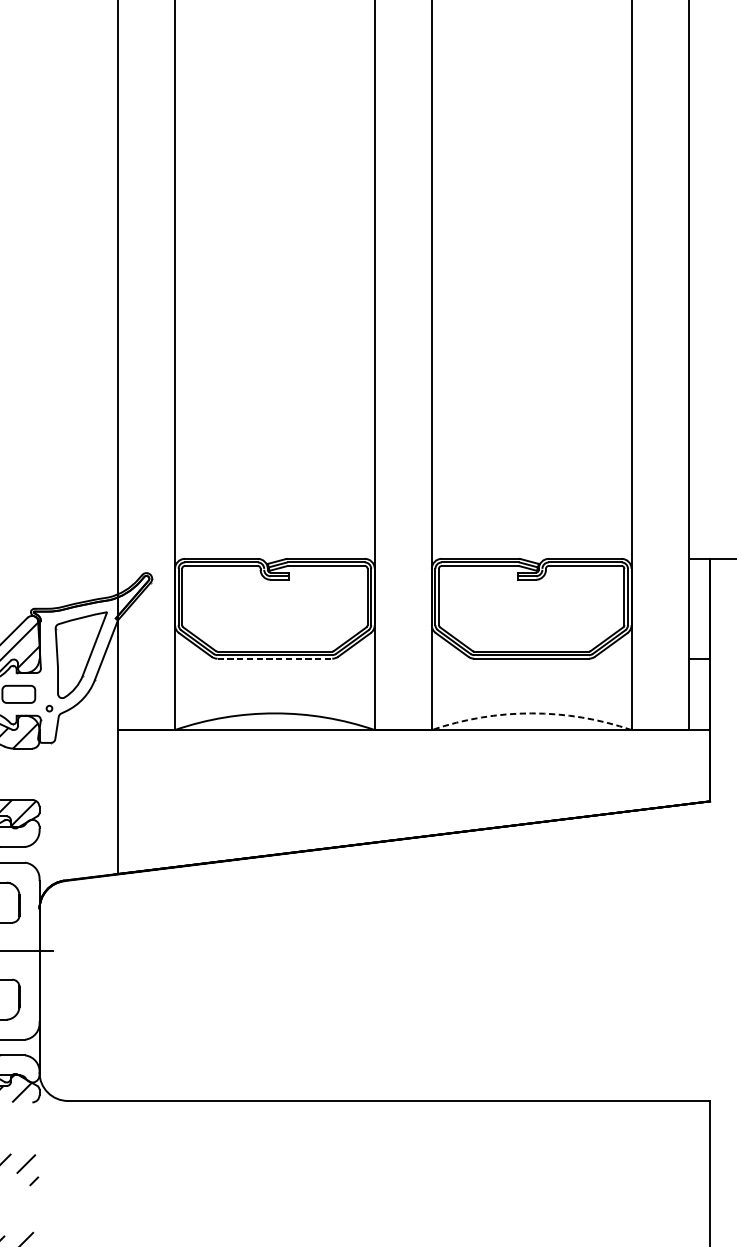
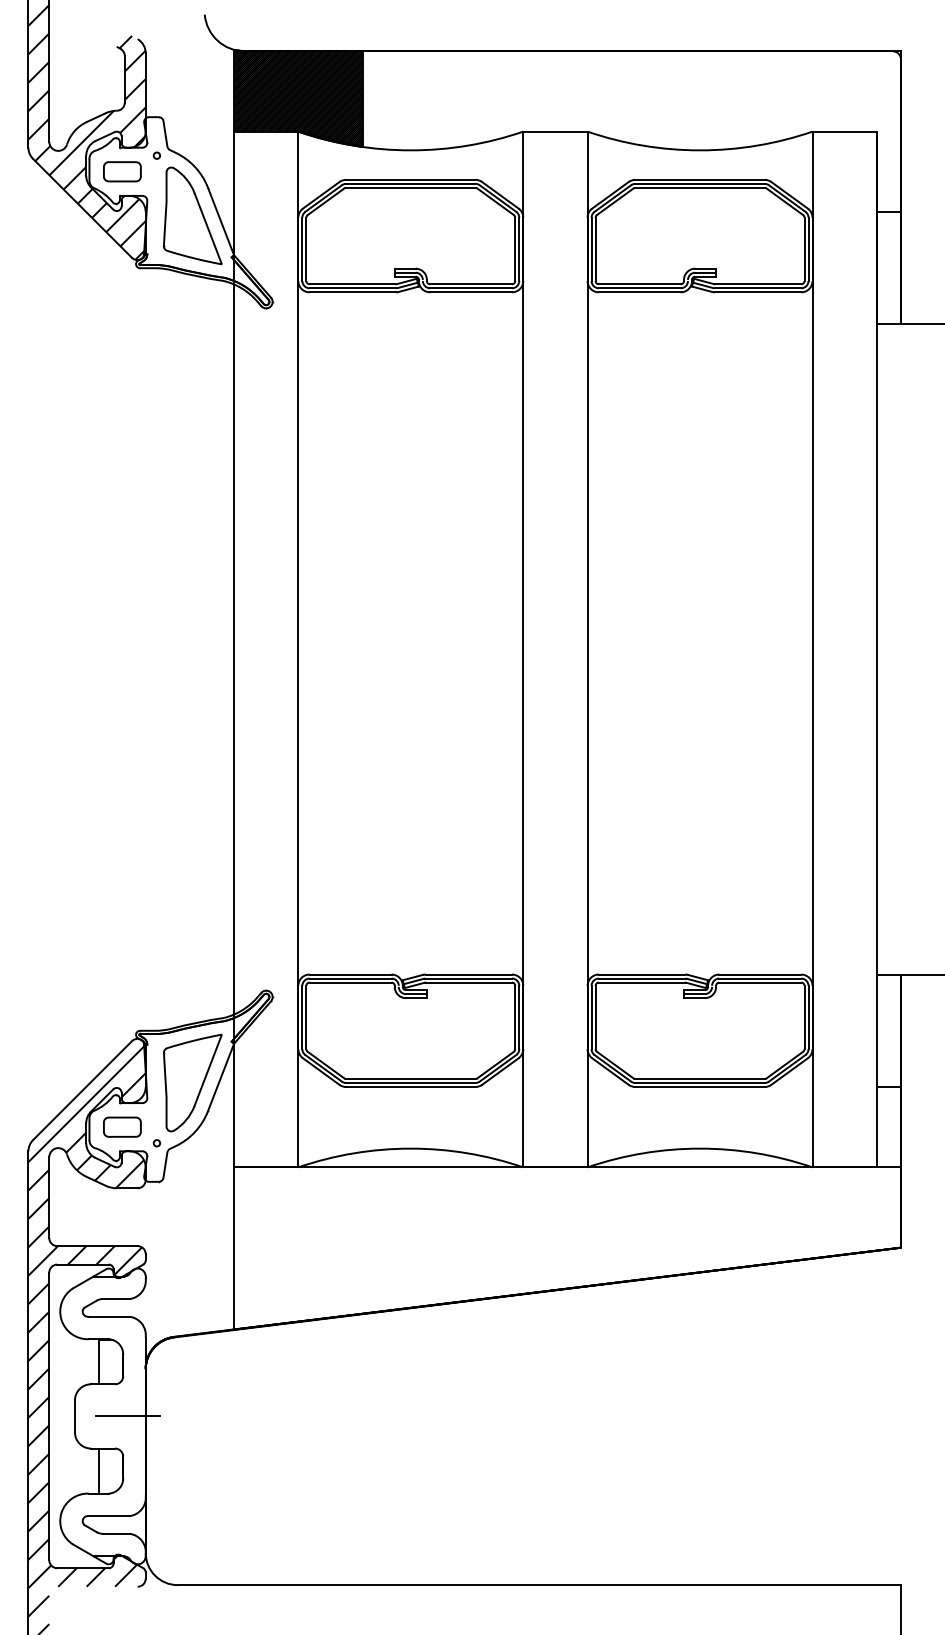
line: (274, 659) -> (410, 1087), dashed -> solid
arc: (532, 713) -> (700, 1148), dashed -> solid

